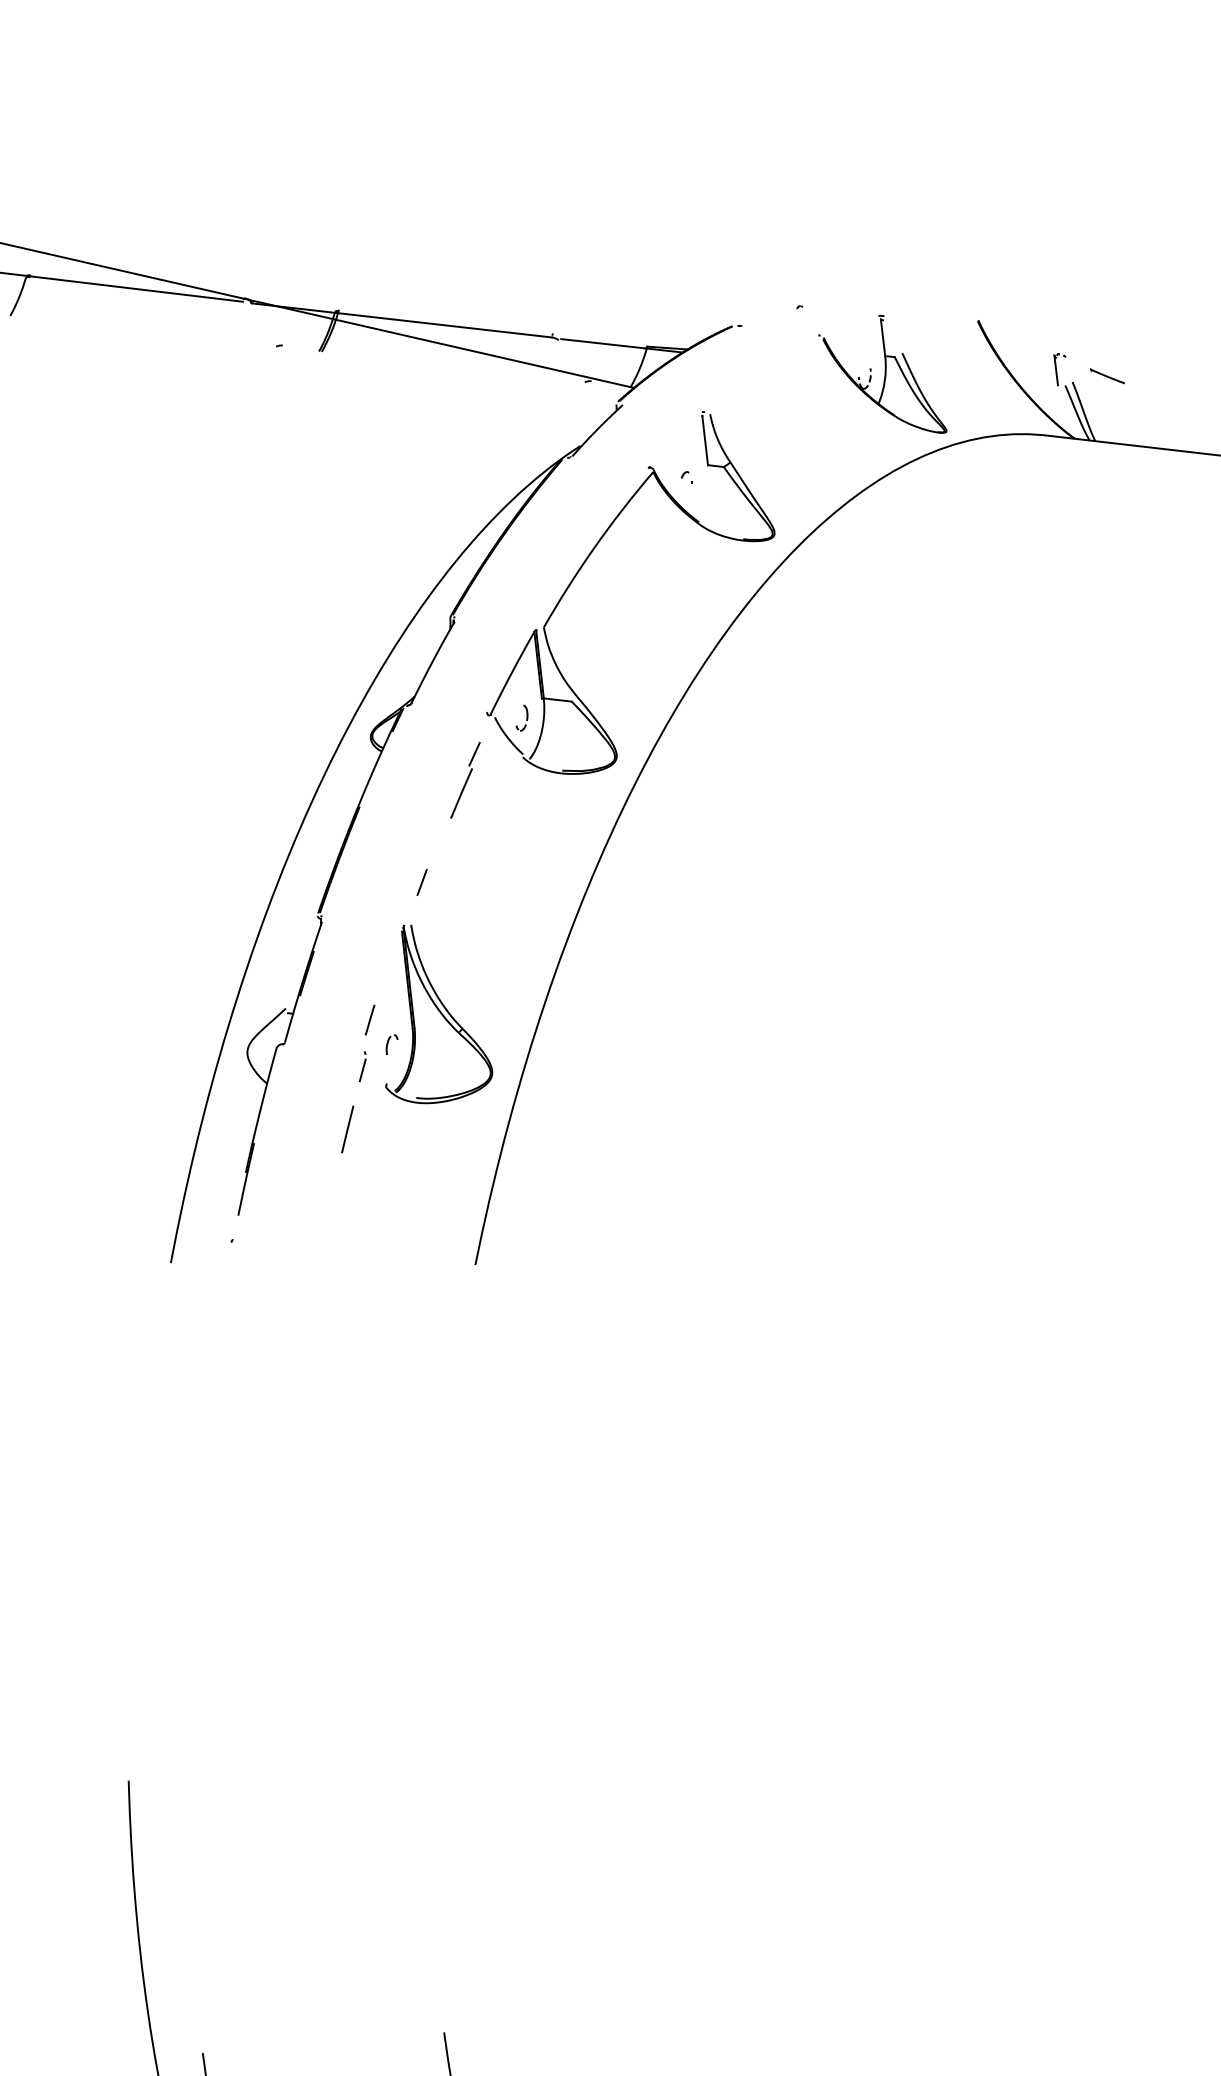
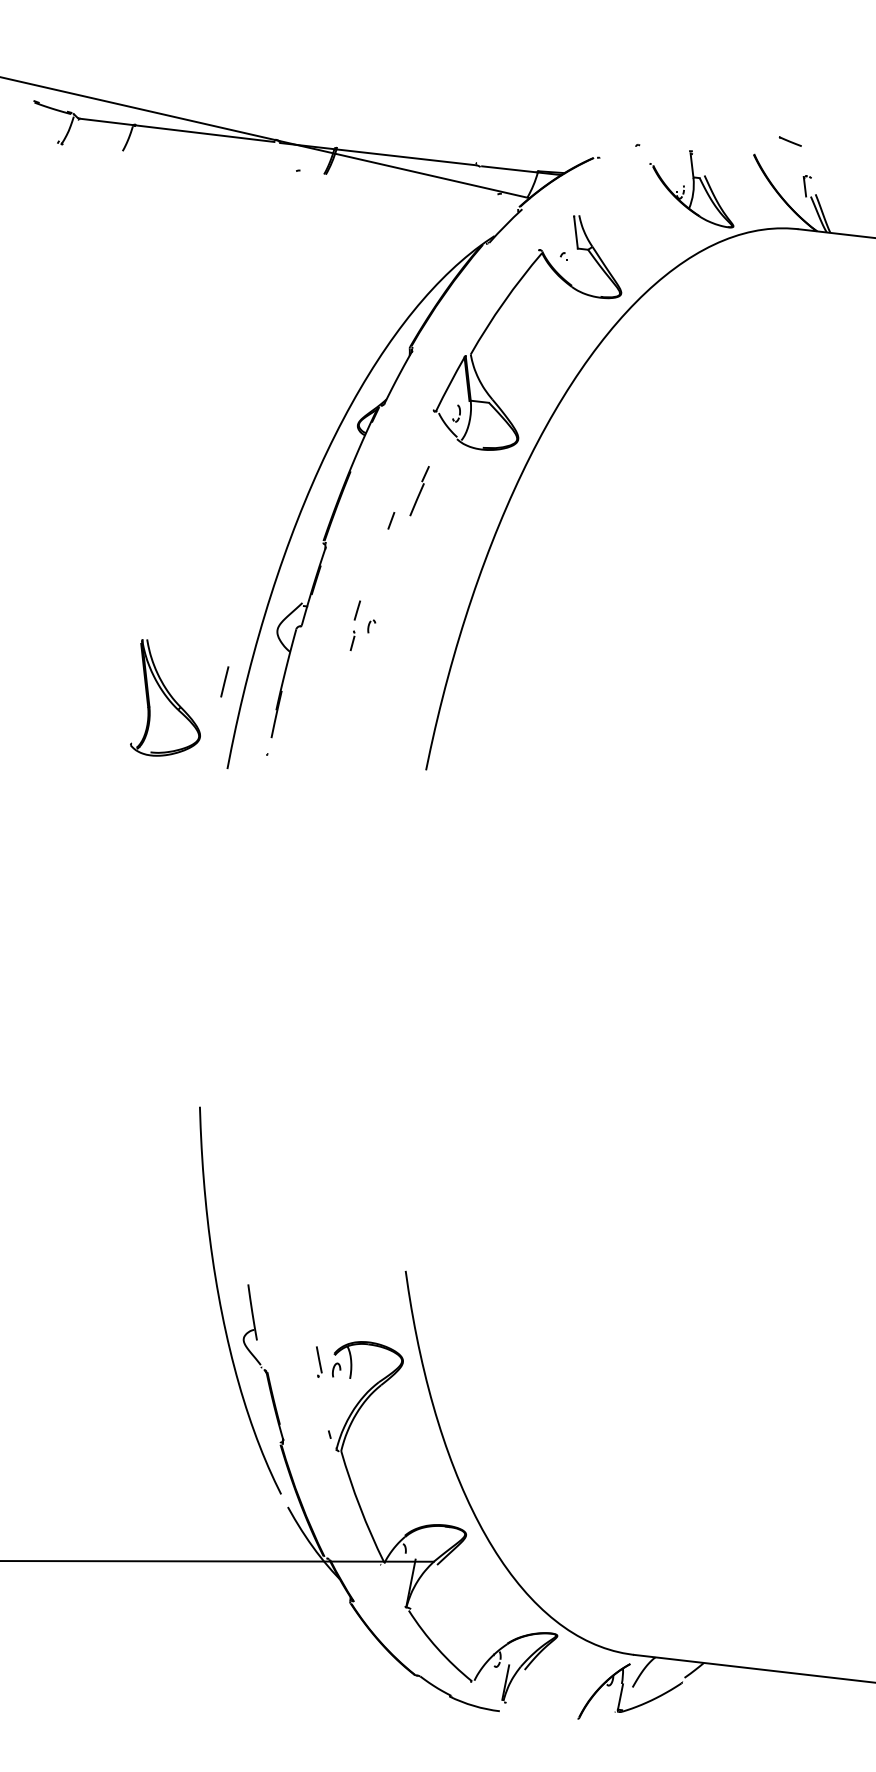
line: (1106, 376) -> (789, 141), moved
part: (465, 780) -> (419, 491), moved
part: (439, 1013) -> (165, 697), moved
line: (347, 1128) -> (224, 681), moved

